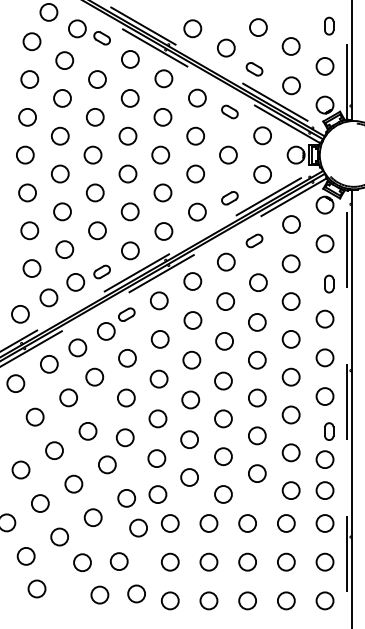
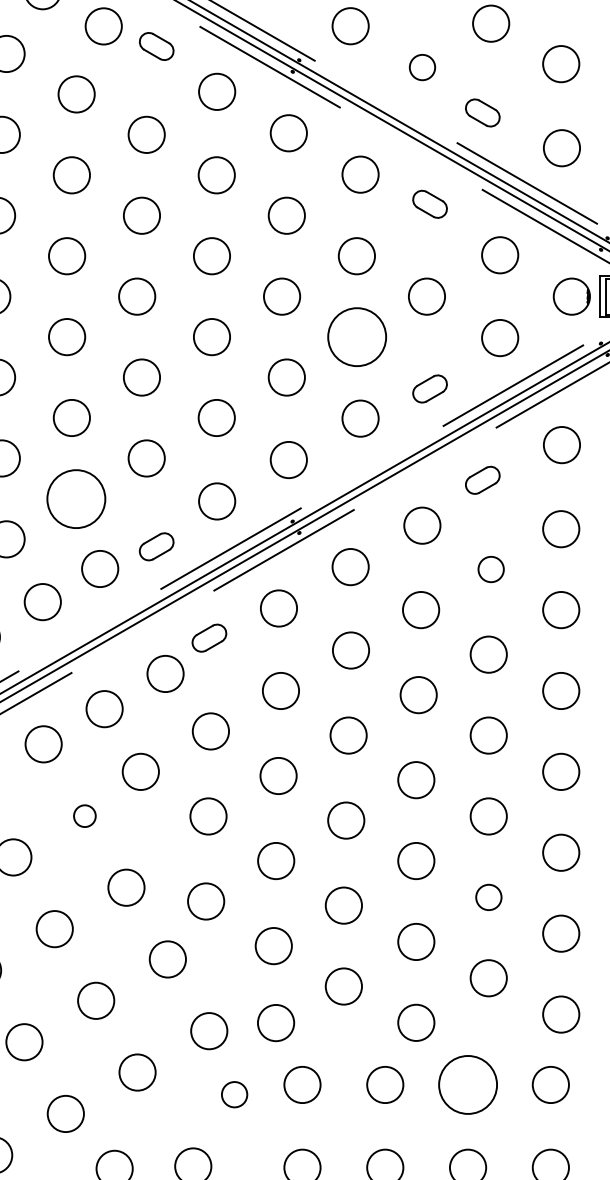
circle: (226, 47) -> (422, 66), size x0.7
circle: (195, 173) -> (356, 335), size x1.6
circle: (64, 249) -> (76, 498), size x1.6
circle: (258, 282) -> (491, 569), size x0.7
circle: (68, 397) -> (84, 815), size x0.6
circle: (257, 435) -> (489, 896), size x0.7
circle: (247, 523) -> (467, 1084), size x1.6
circle: (138, 527) -> (234, 1093), size x0.7

